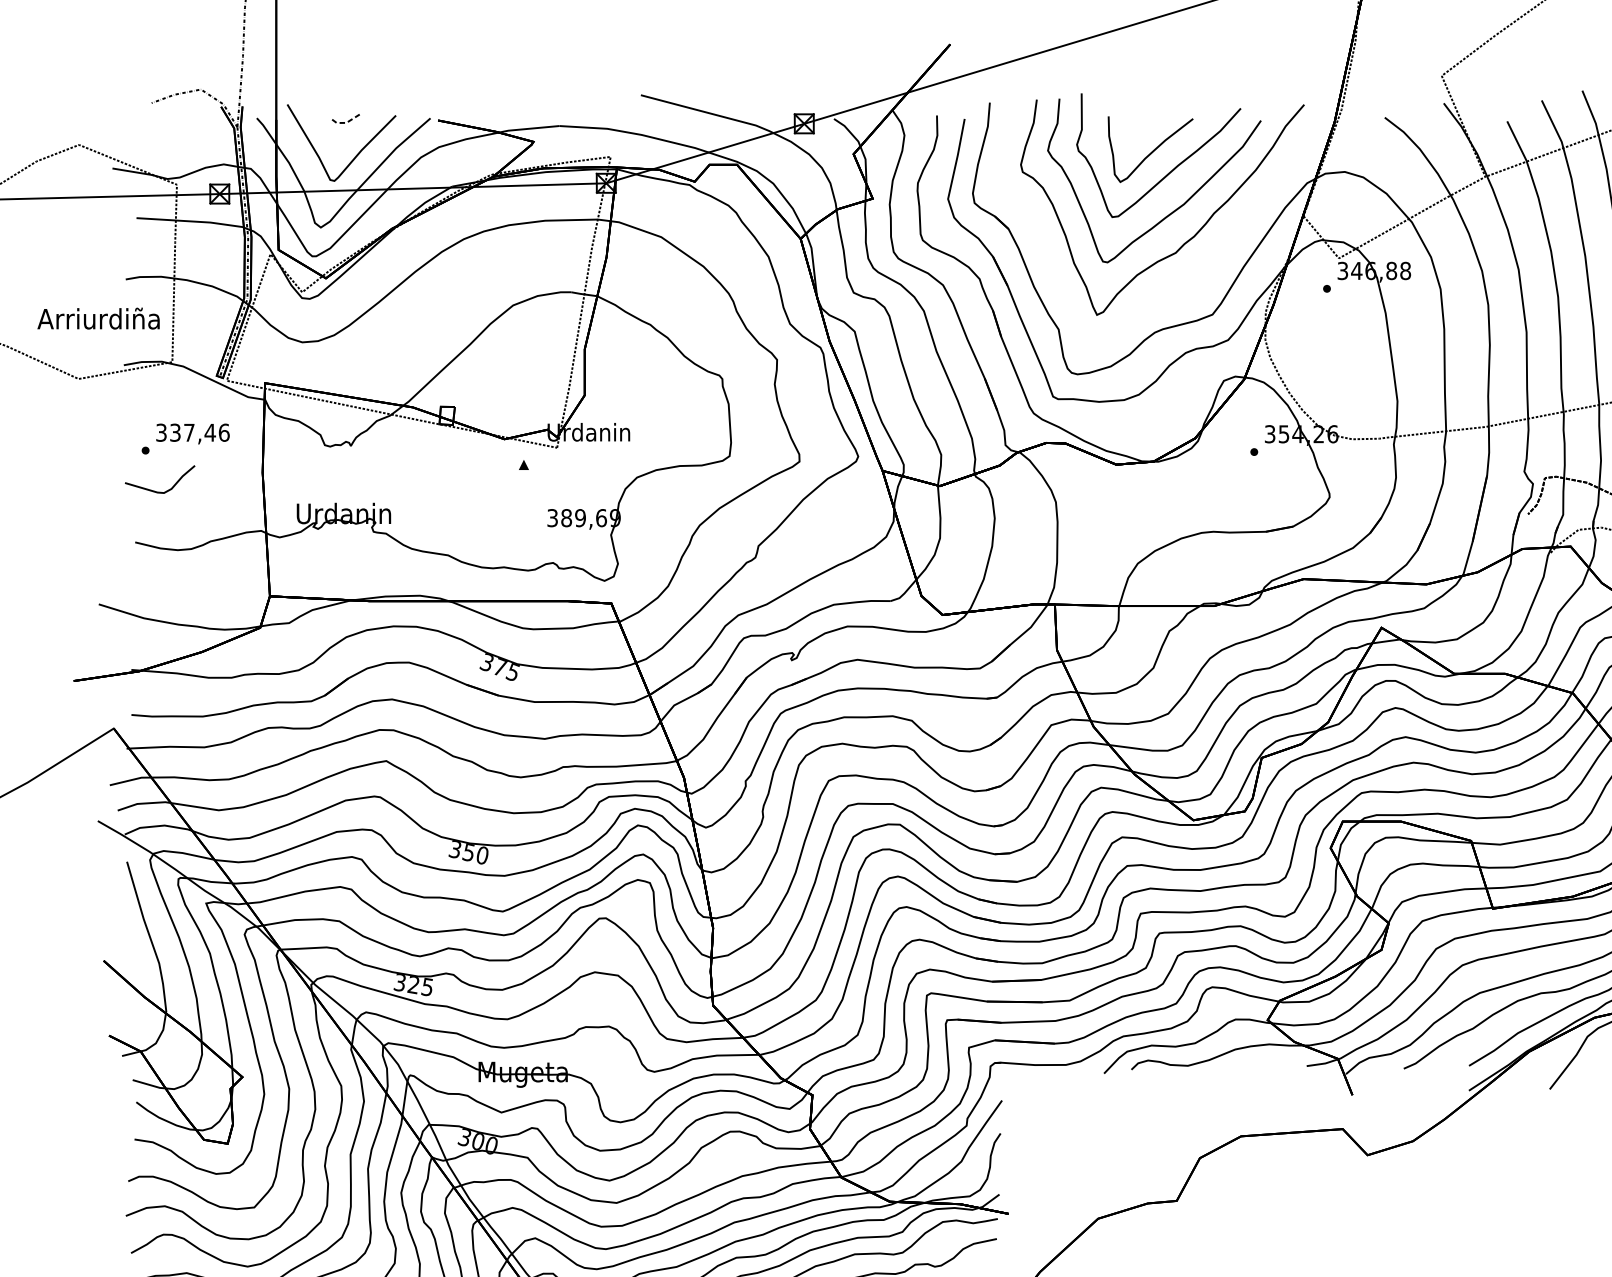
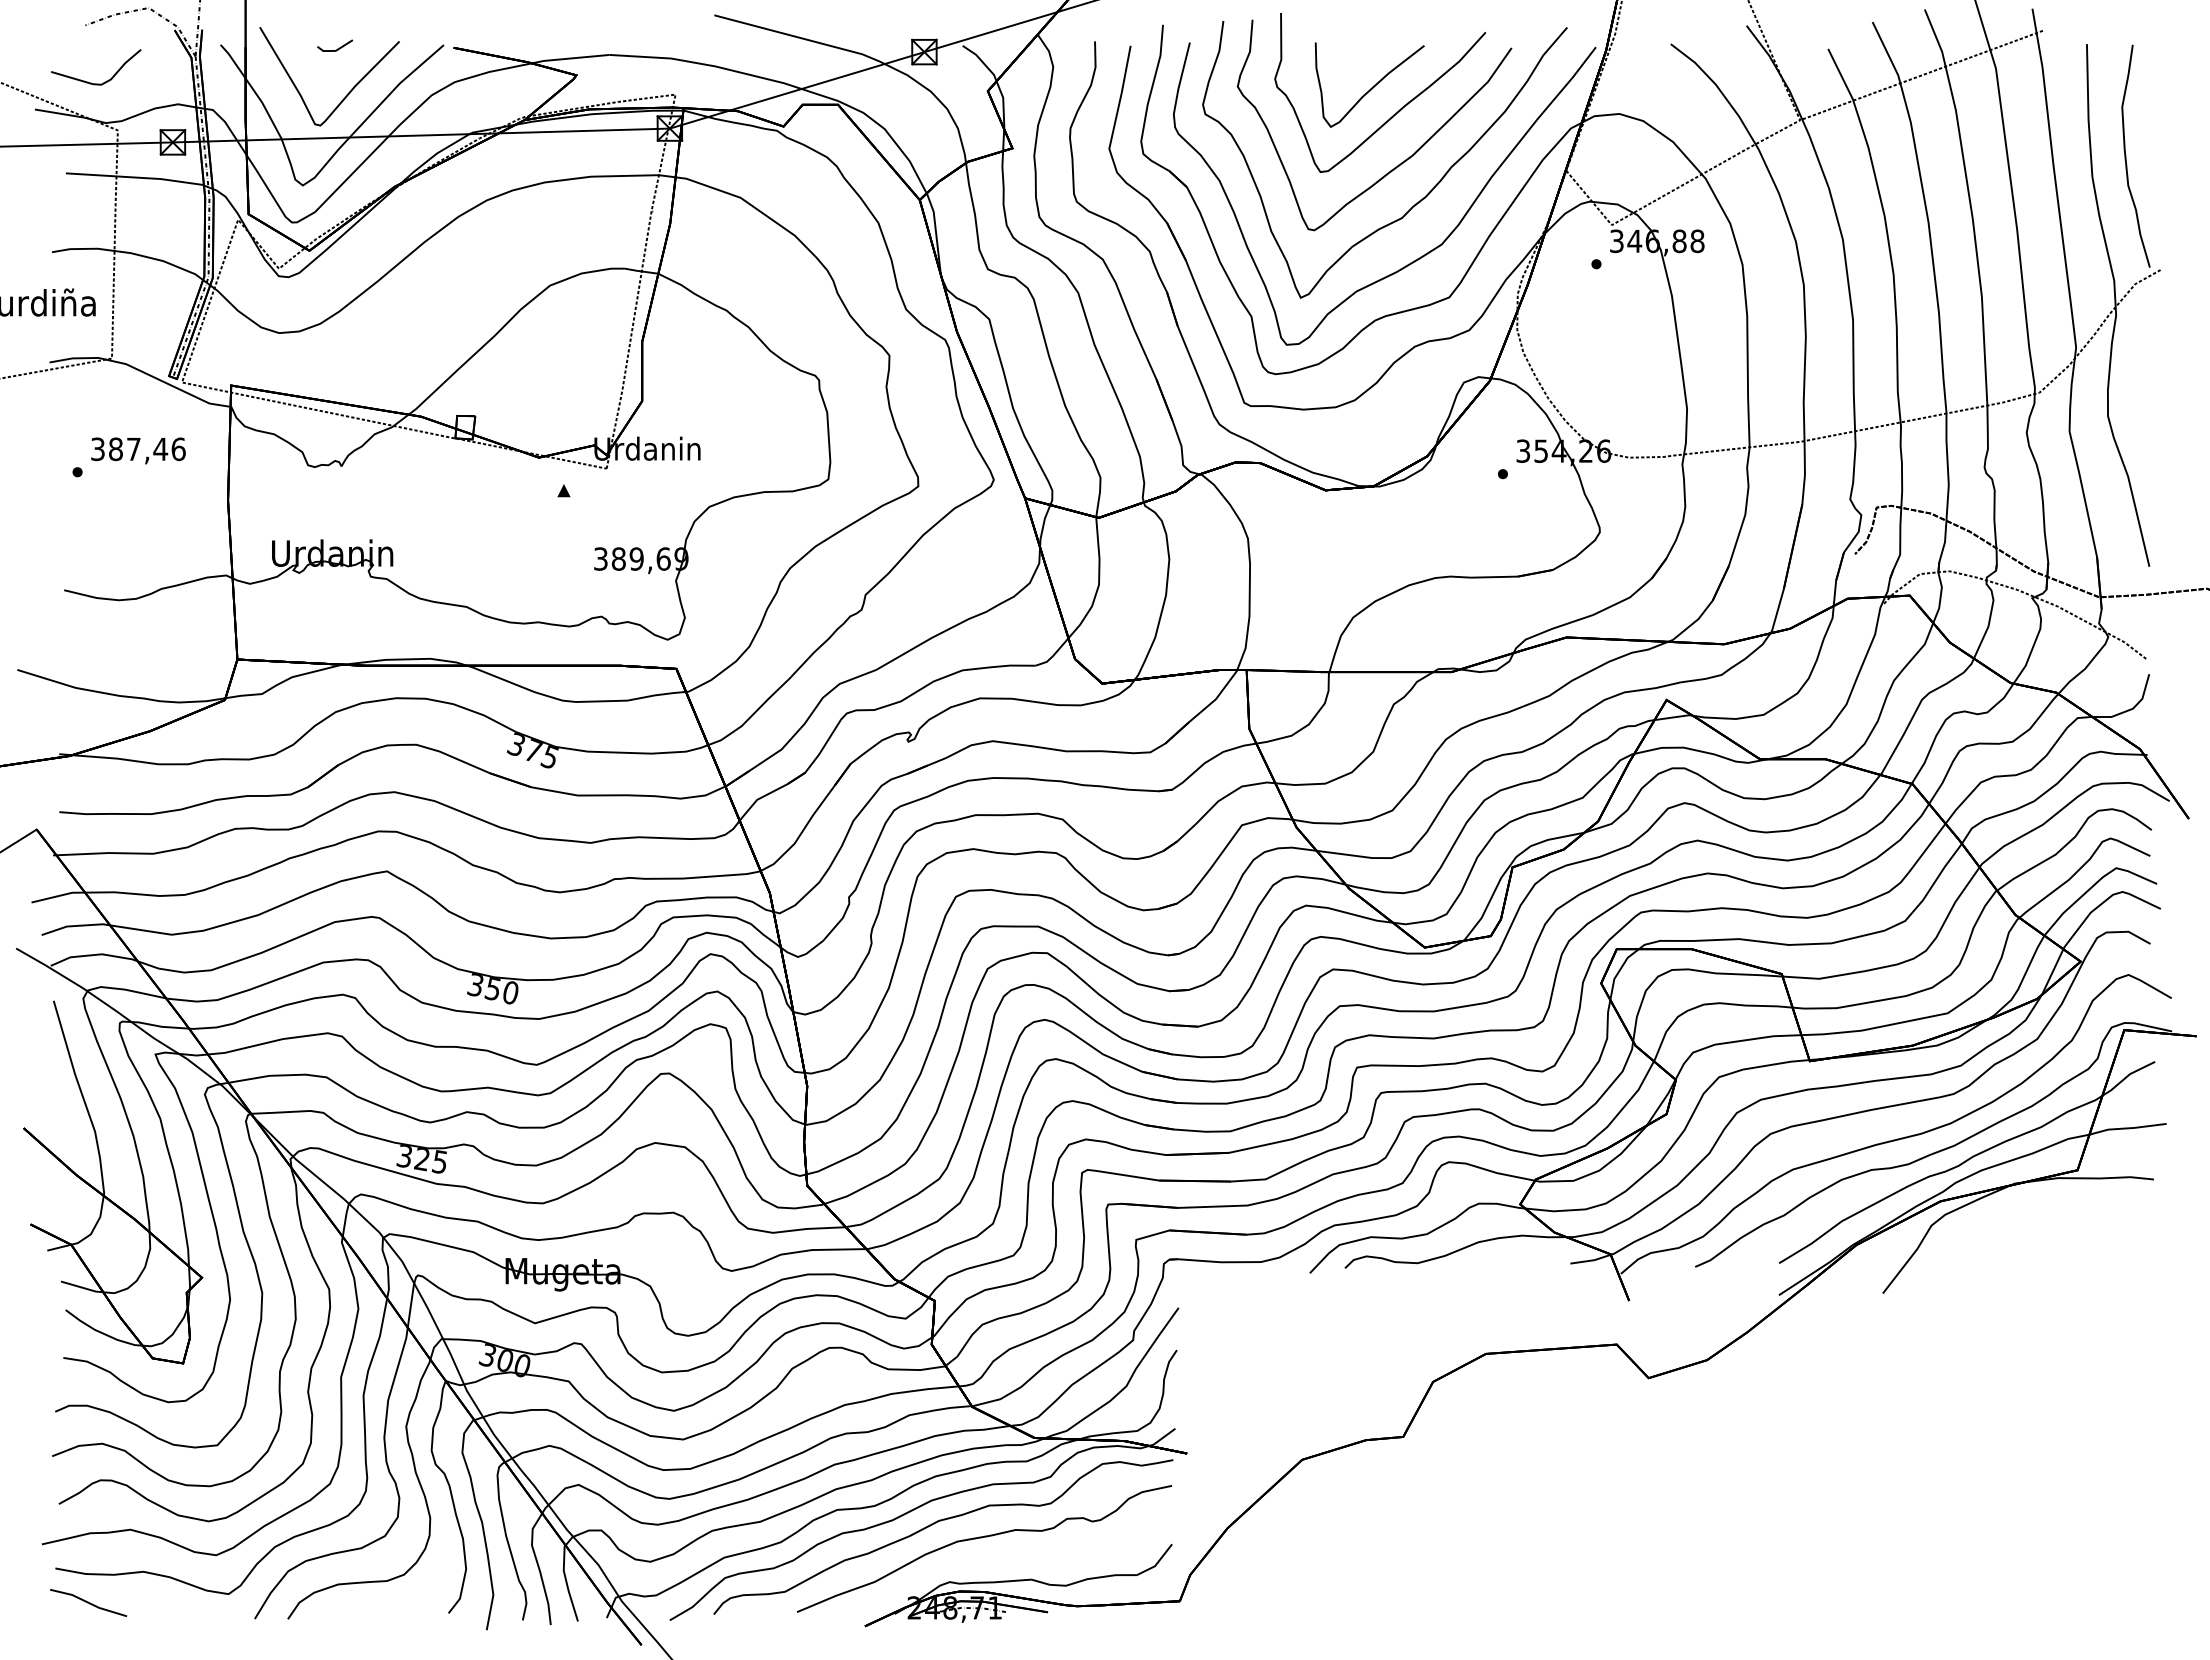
line: (346, 122) -> (335, 50), dashed -> solid
curve: (1190, 282) -> (1420, 256), added
text: (175, 432) -> (115, 449), 337,46 -> 387,46
curve: (156, 491) -> (91, 82), moved

